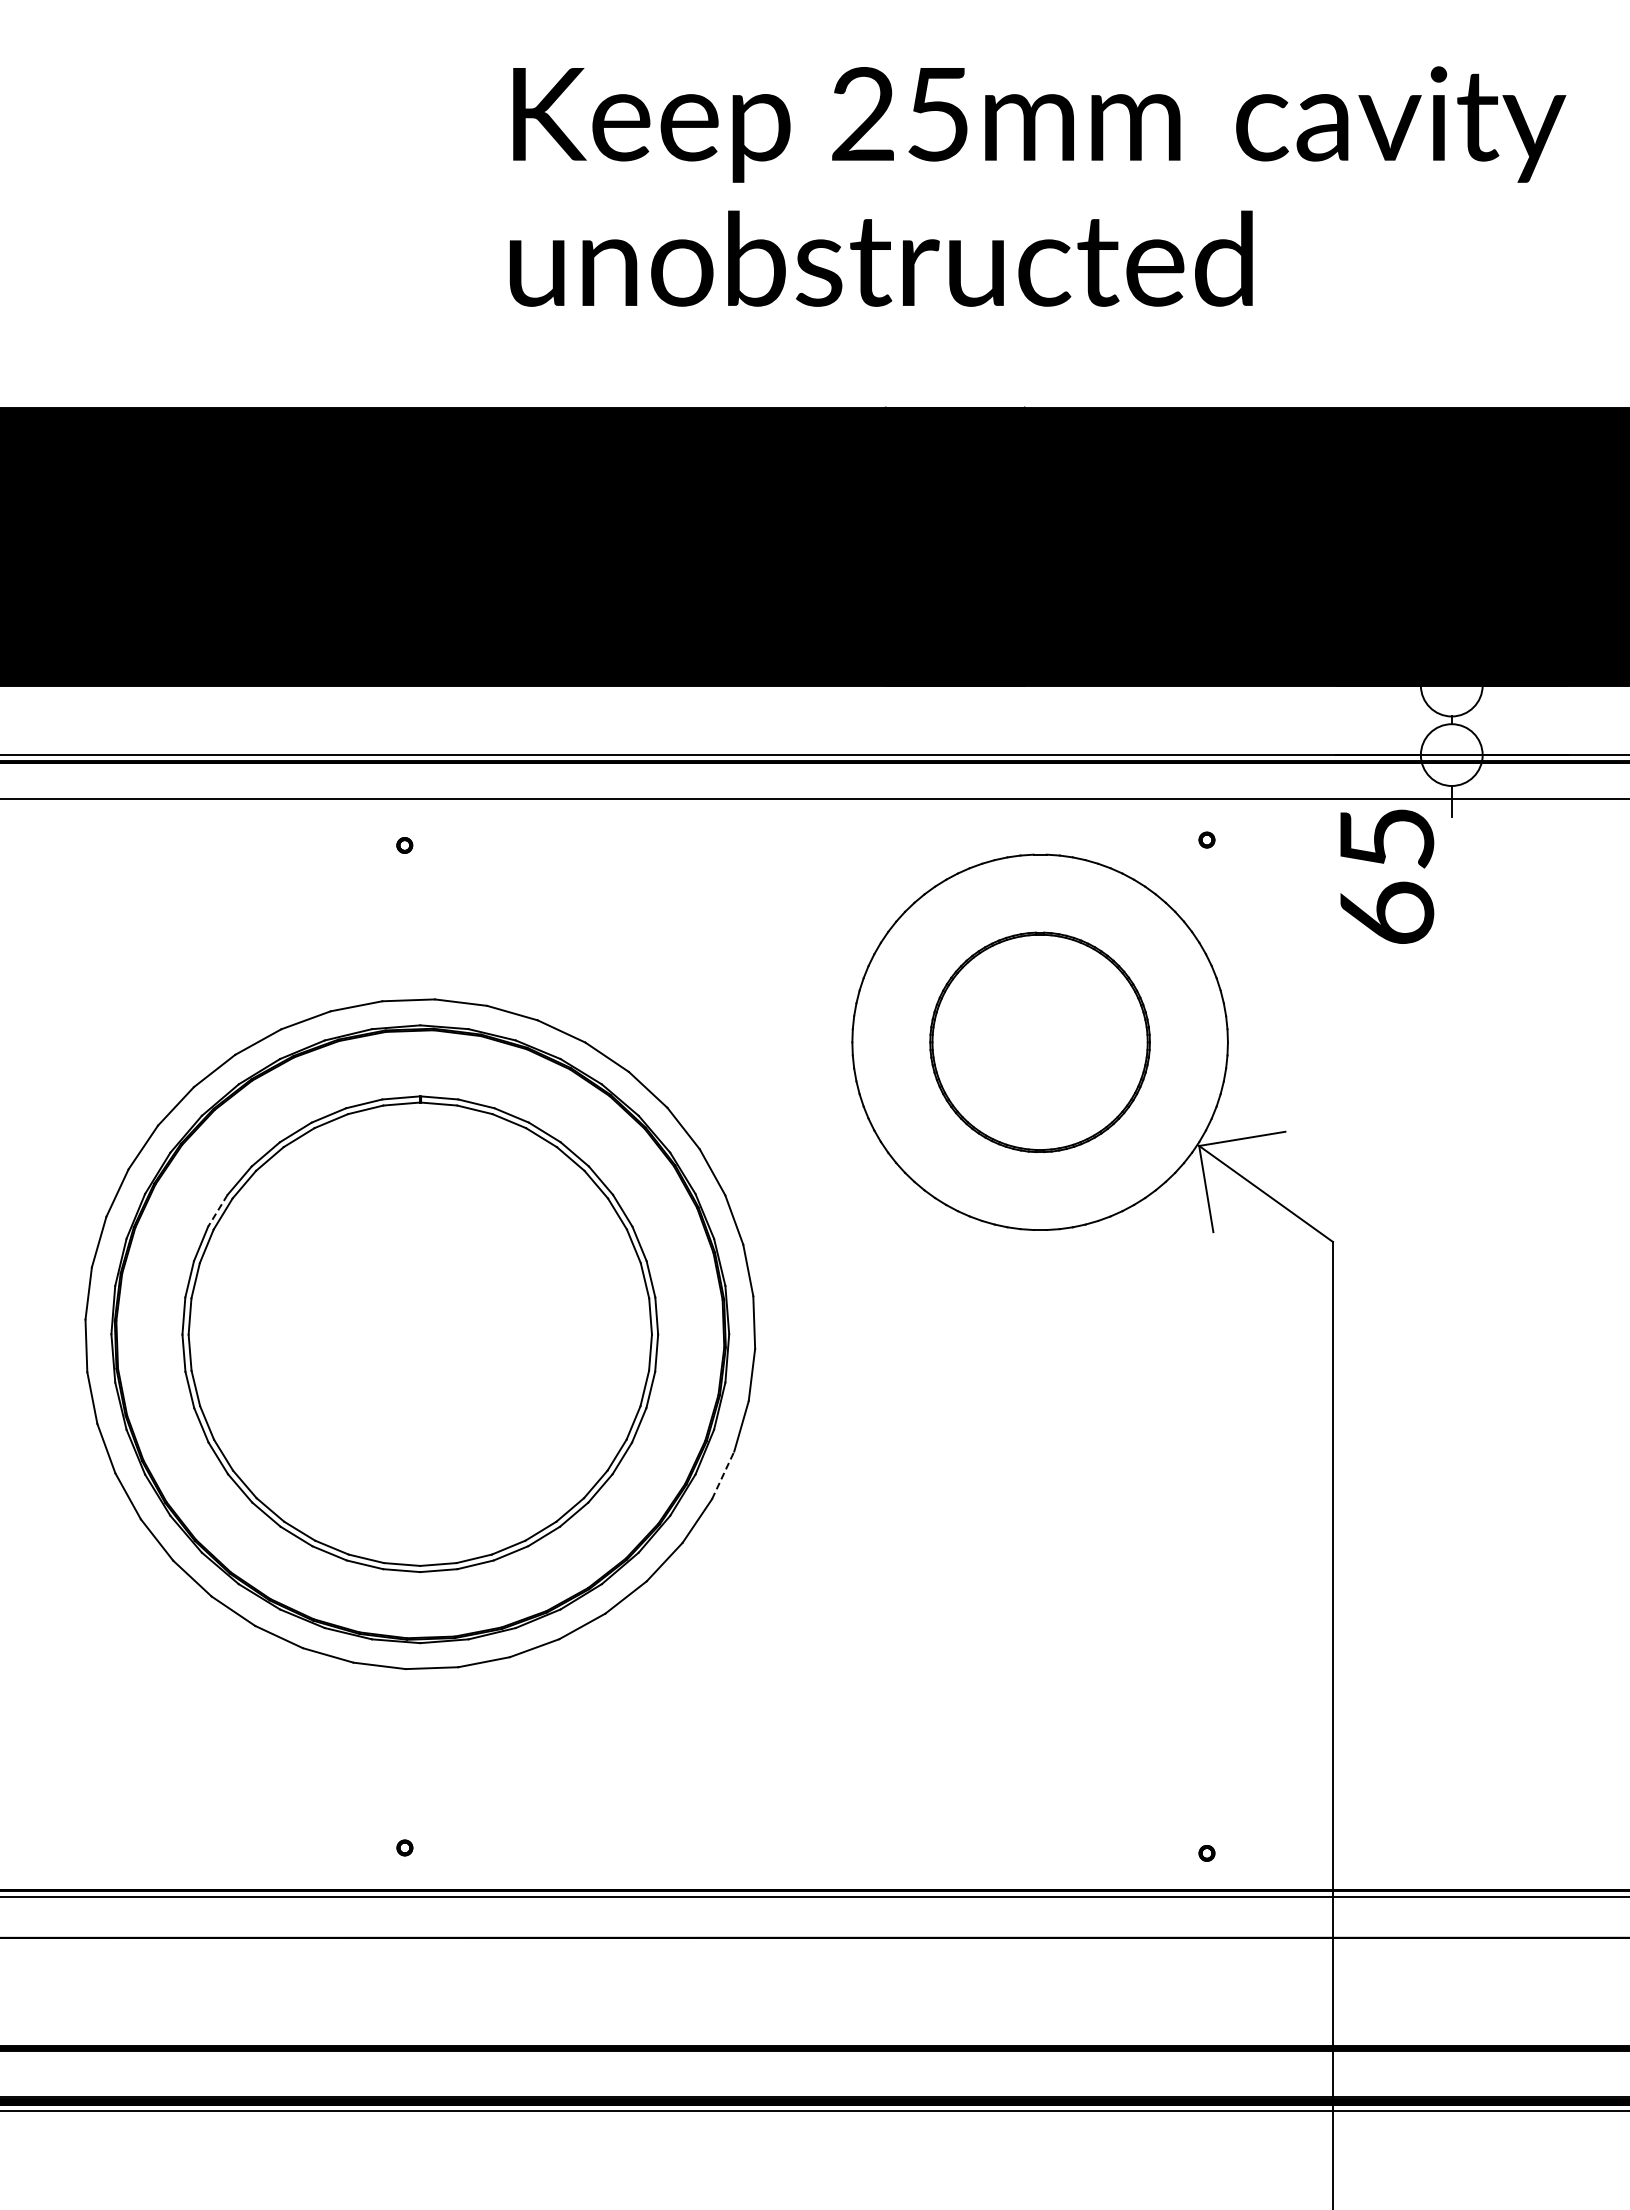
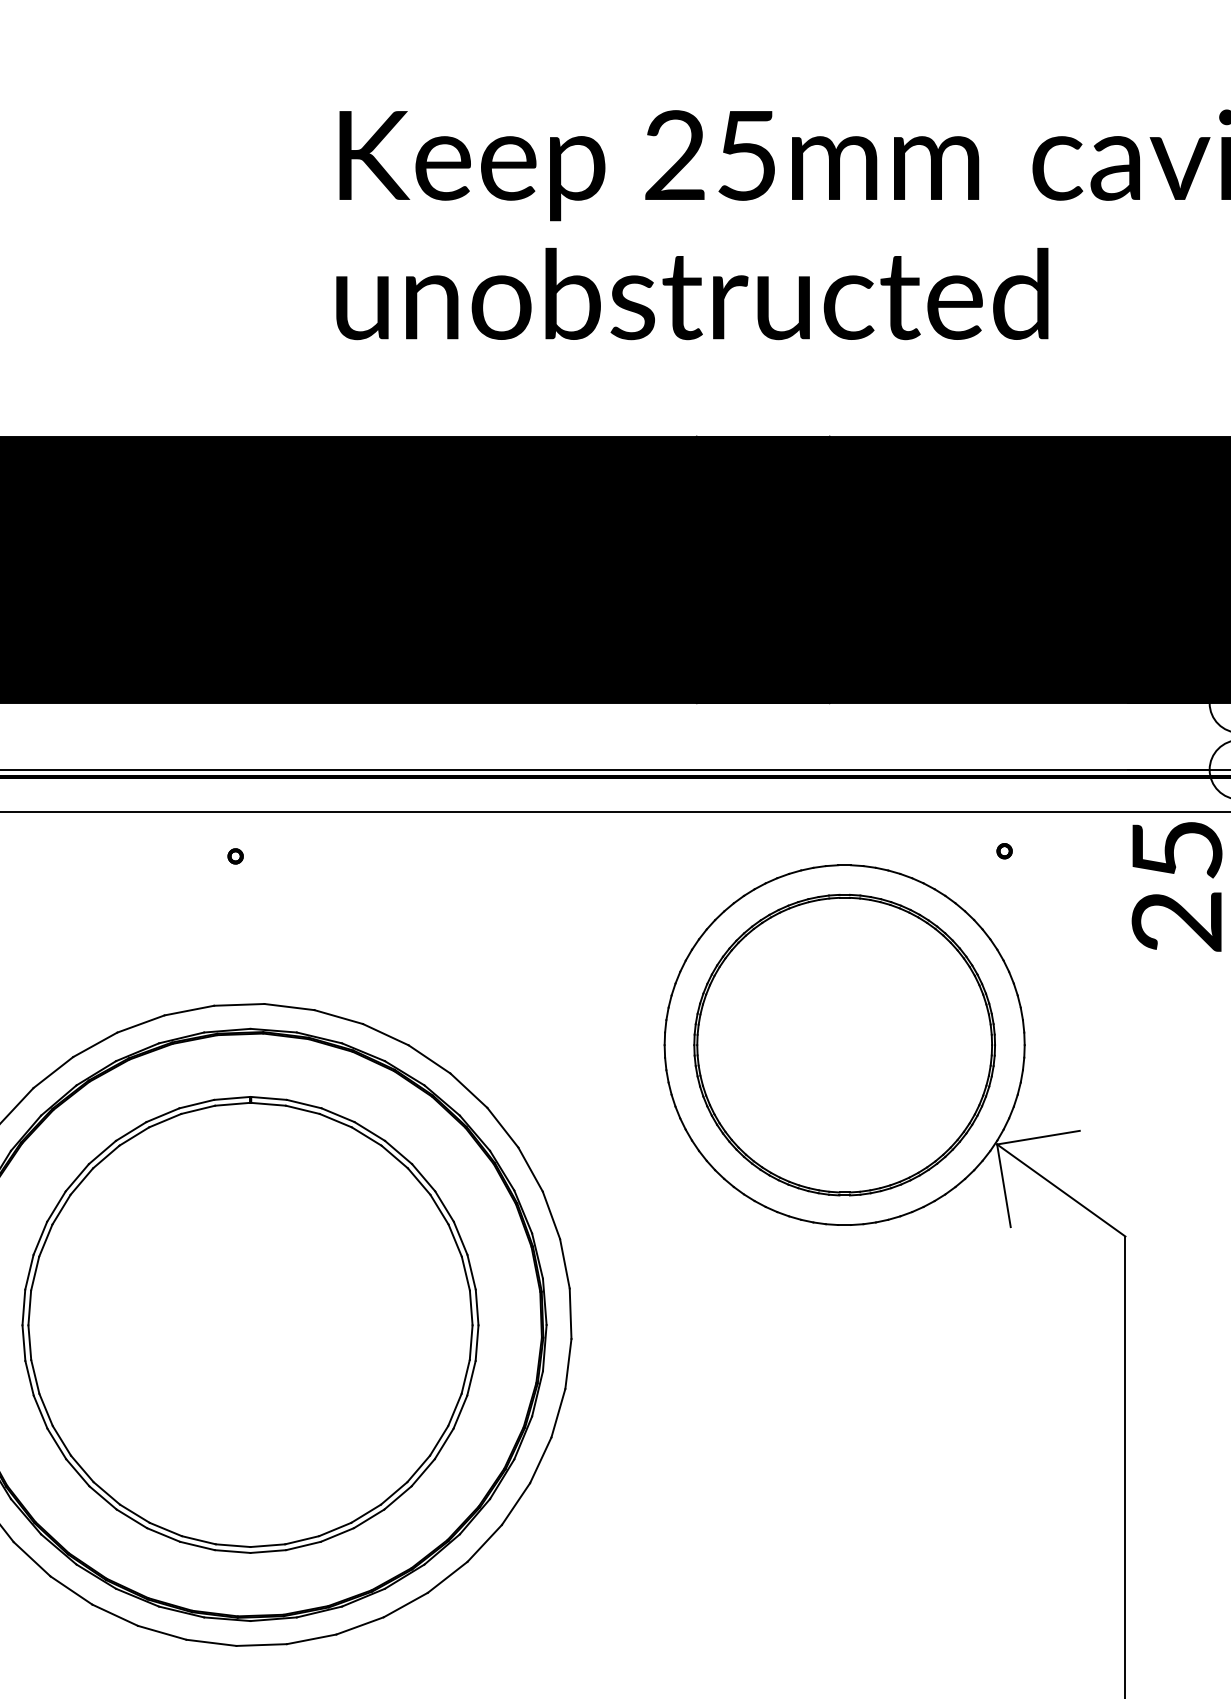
text: (1386, 912) -> (1176, 920), 65 -> 25
part: (1039, 1042) -> (844, 1045), size x1.43
line: (217, 1210) -> (56, 1206), dashed -> solid
line: (723, 1474) -> (541, 1459), dashed -> solid

